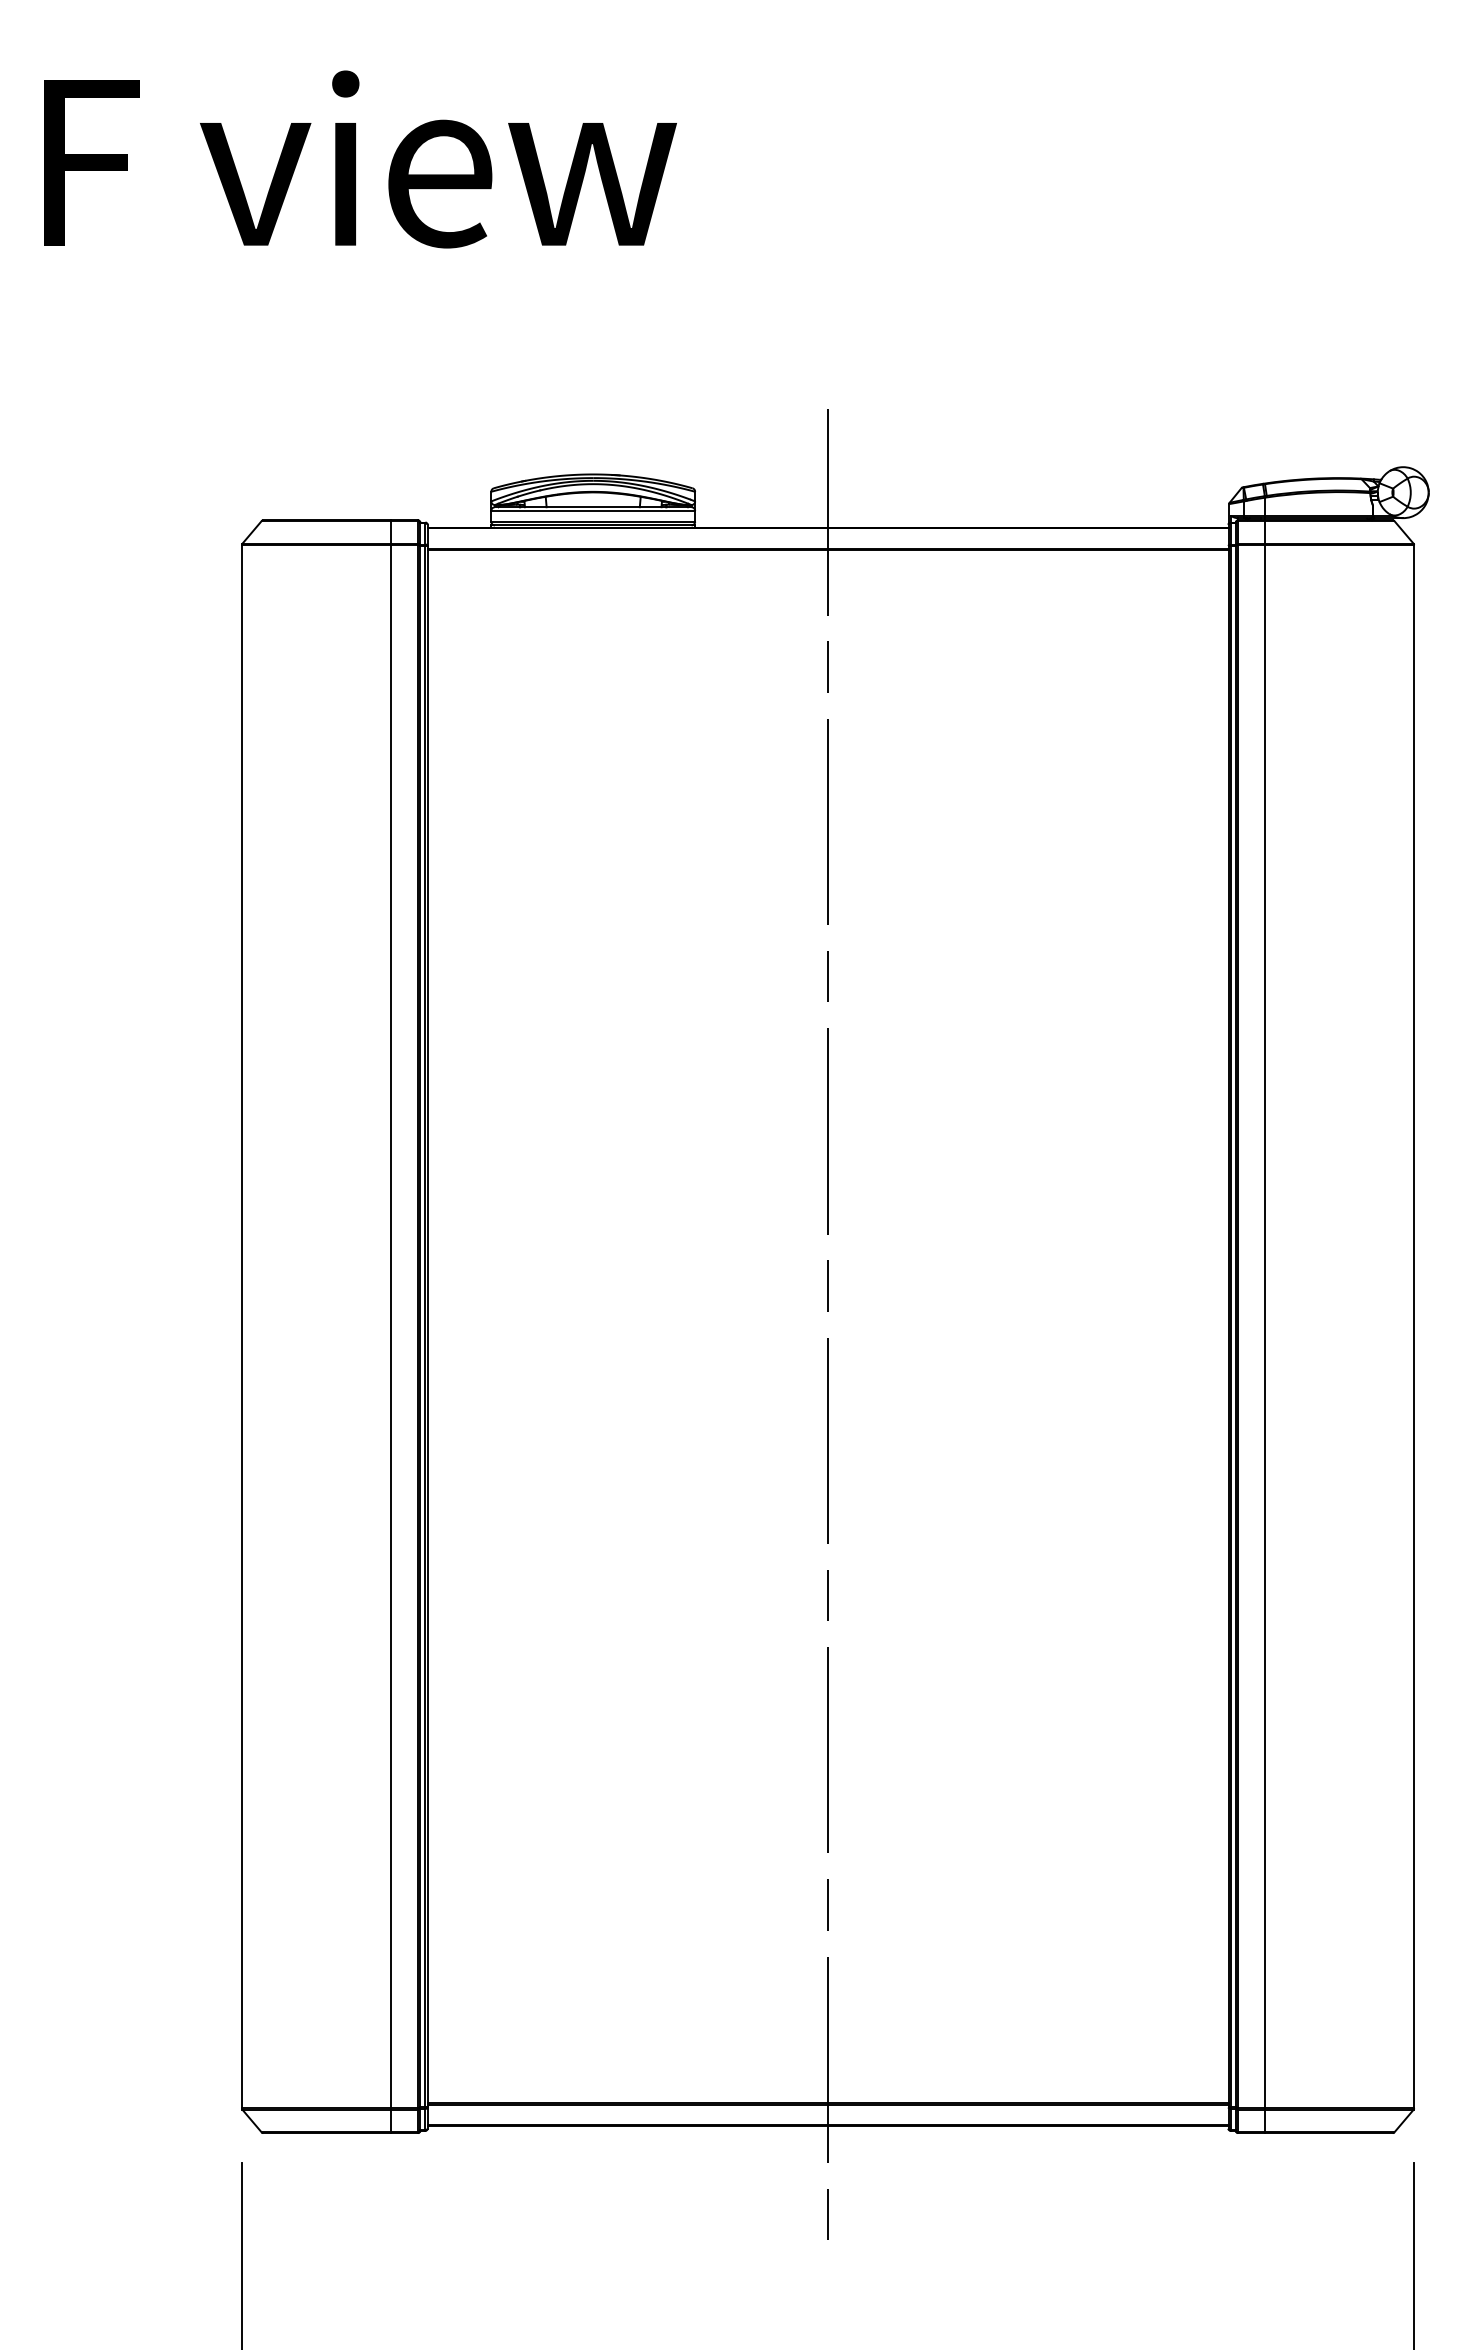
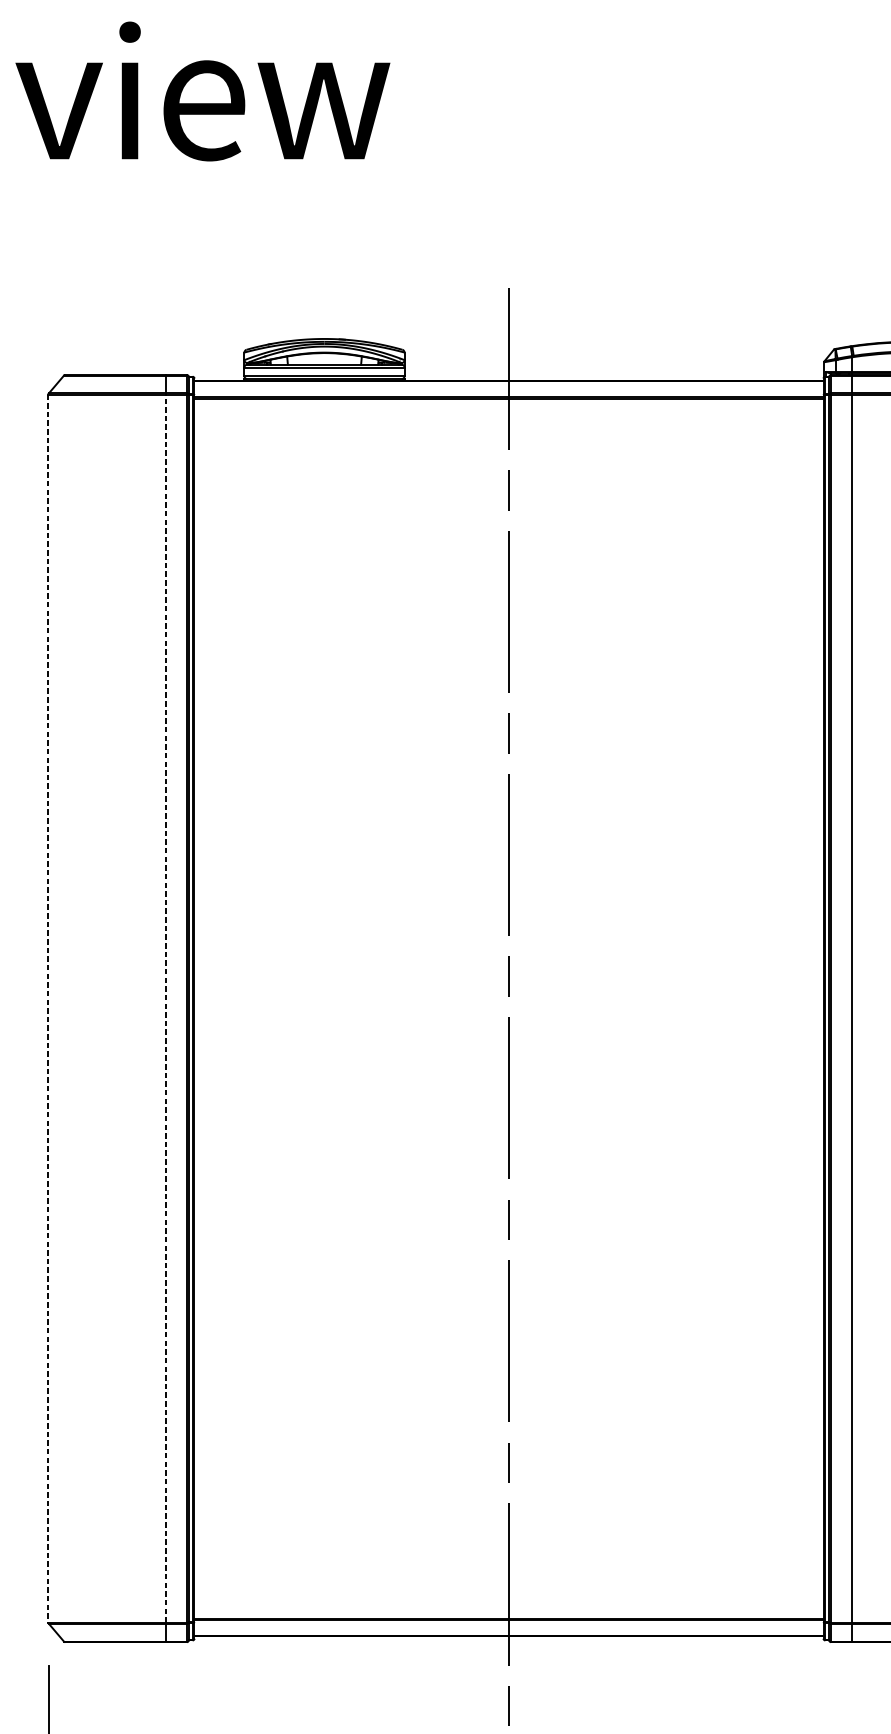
line: (241, 1326) -> (48, 1008), solid -> dashed
line: (391, 1326) -> (166, 1008), solid -> dashed

